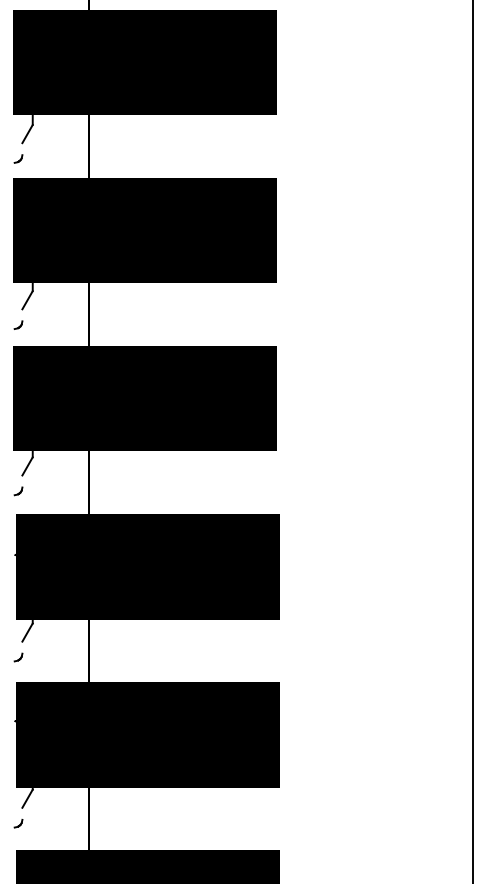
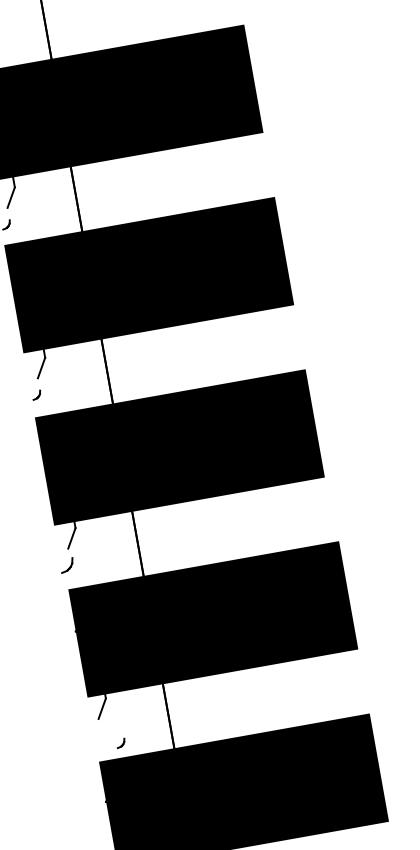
part: (18, 491) -> (67, 565), size x1.6
part: (18, 657) -> (121, 743), moved

